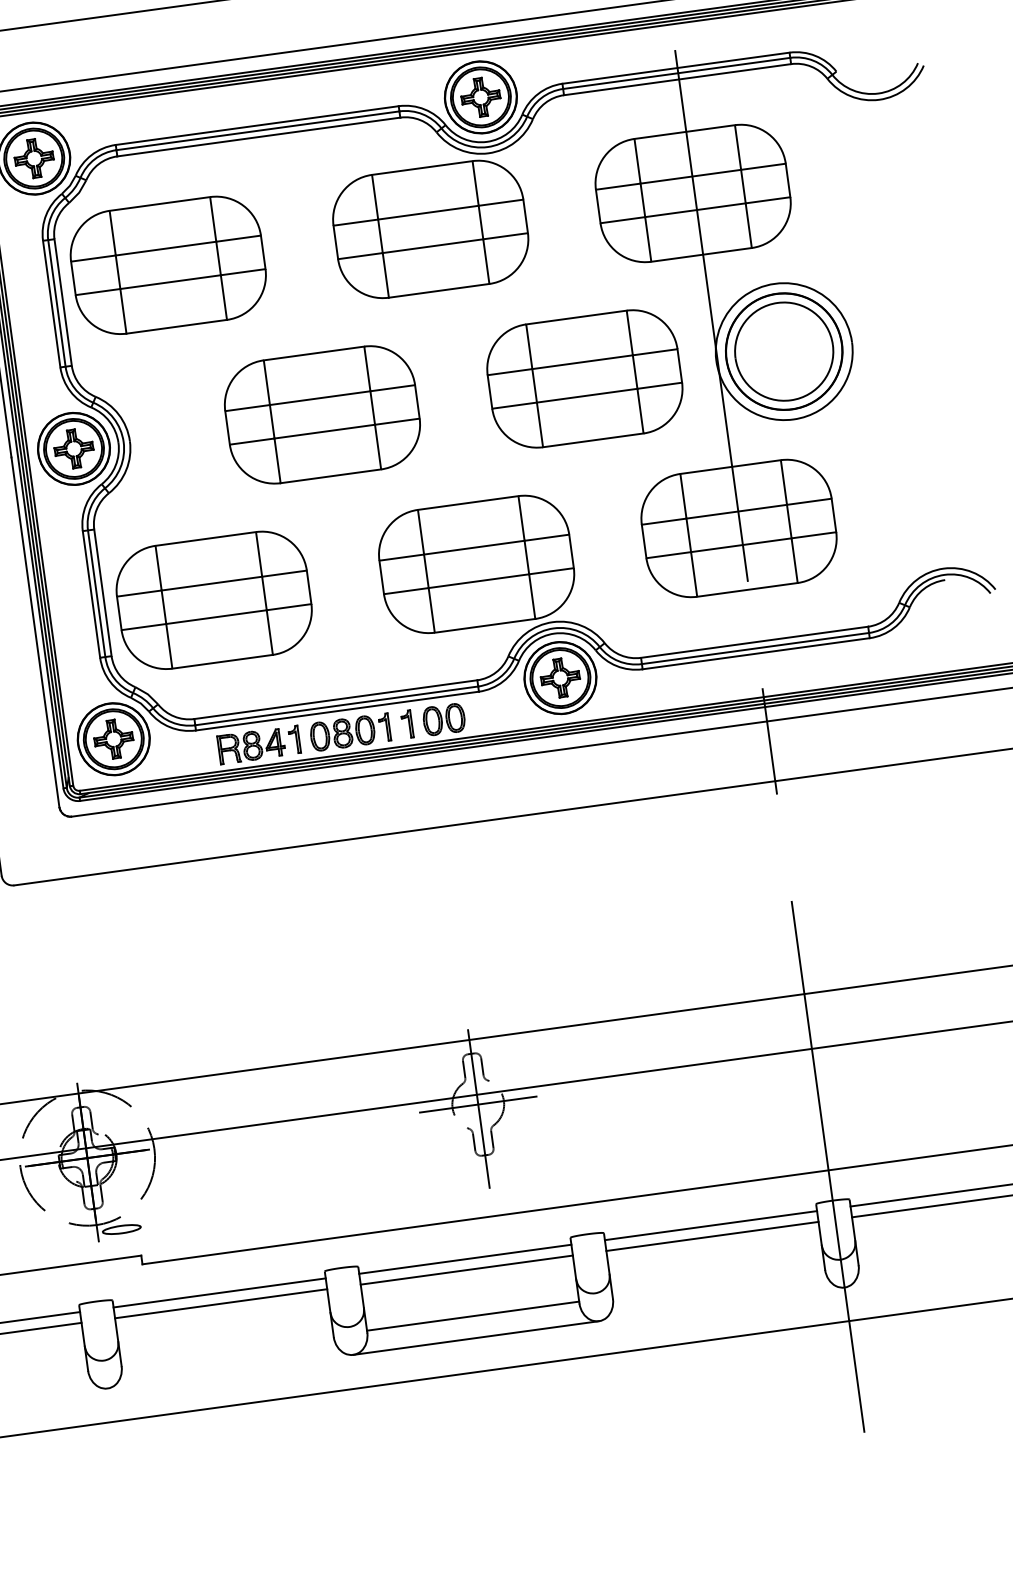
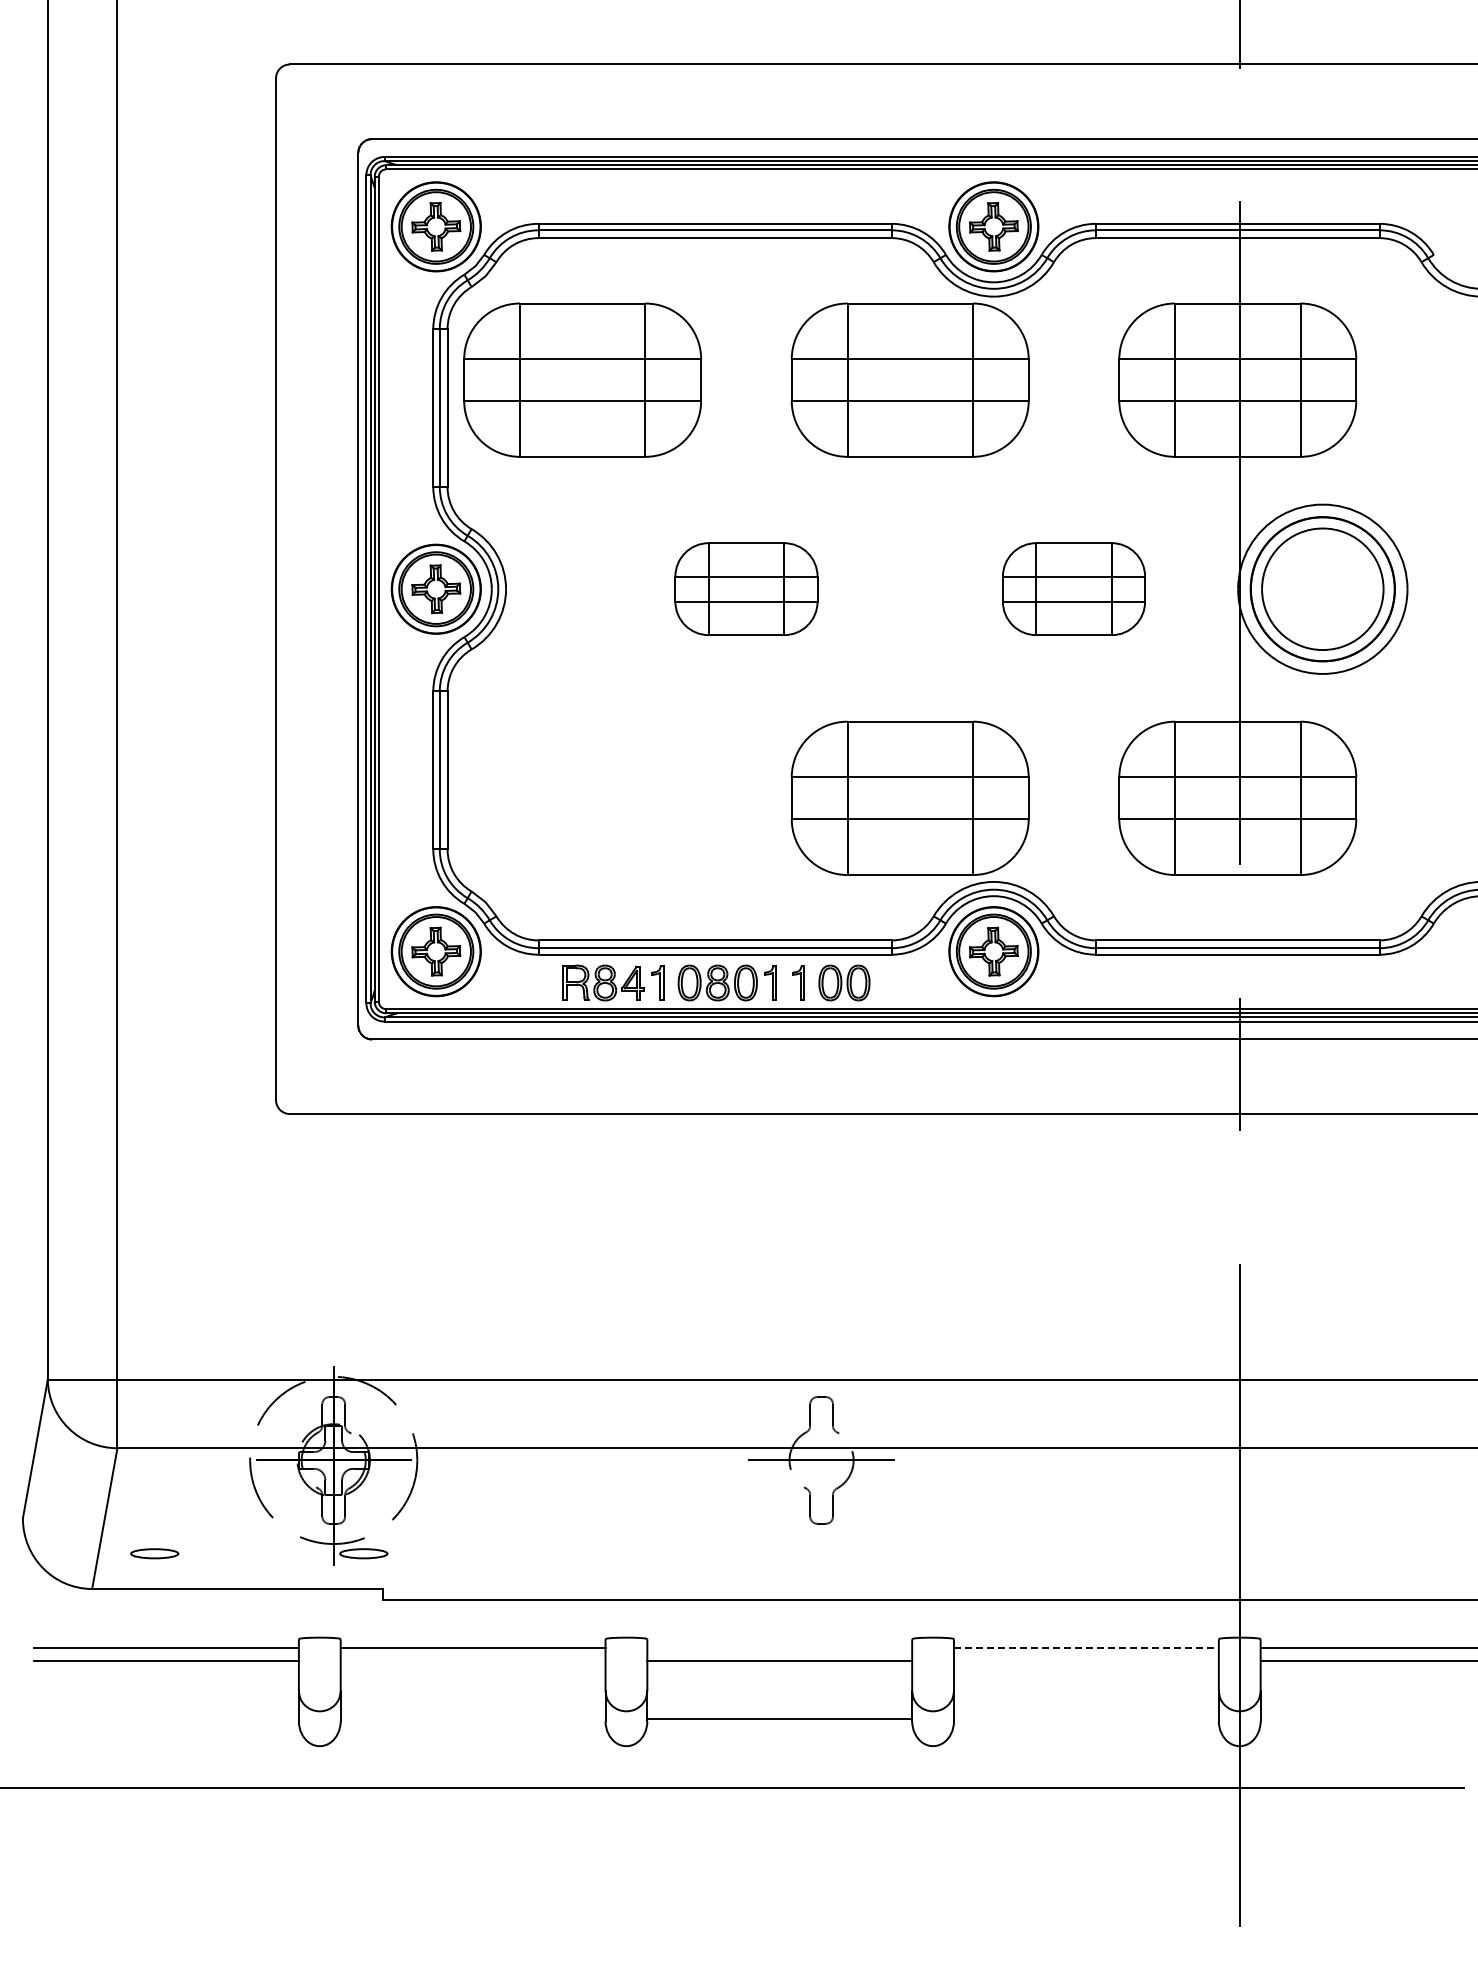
part: (584, 378) -> (1073, 588), size x0.6
part: (322, 414) -> (746, 588), size x0.6
part: (213, 599) -> (582, 797), removed
line: (478, 1104) -> (821, 1460), removed
line: (711, 1225) -> (1086, 1647), solid -> dashed
line: (712, 1236) -> (1086, 1661), removed
line: (465, 1259) -> (779, 1647), removed
line: (220, 1303) -> (472, 1661), removed
line: (475, 1338) -> (779, 1746), removed

